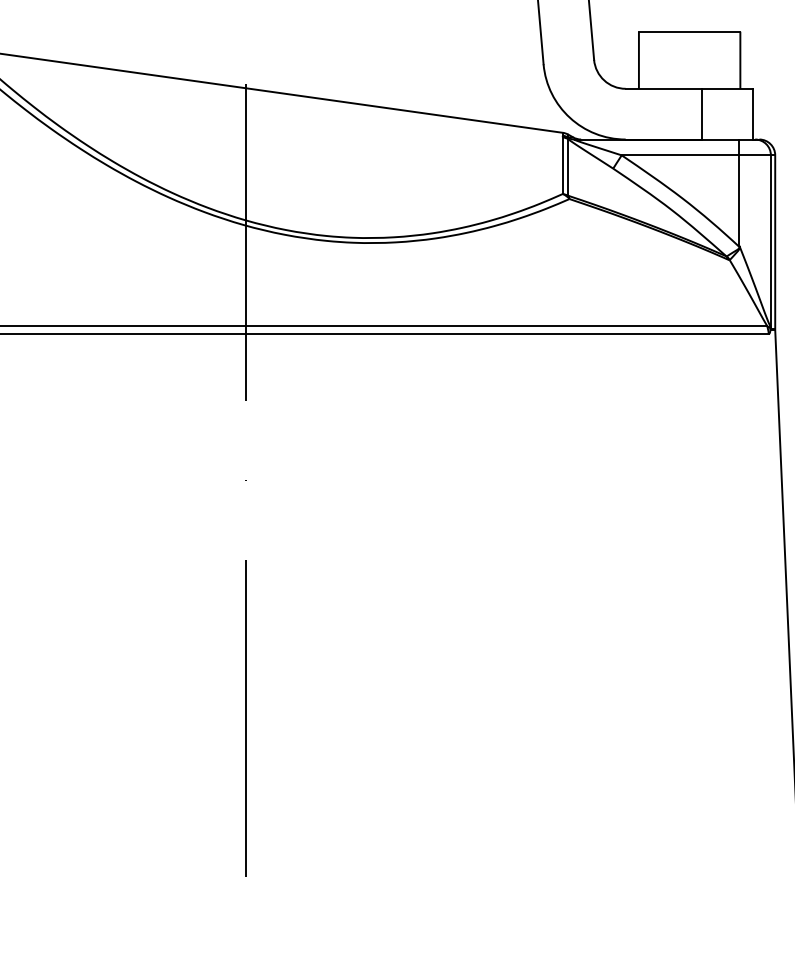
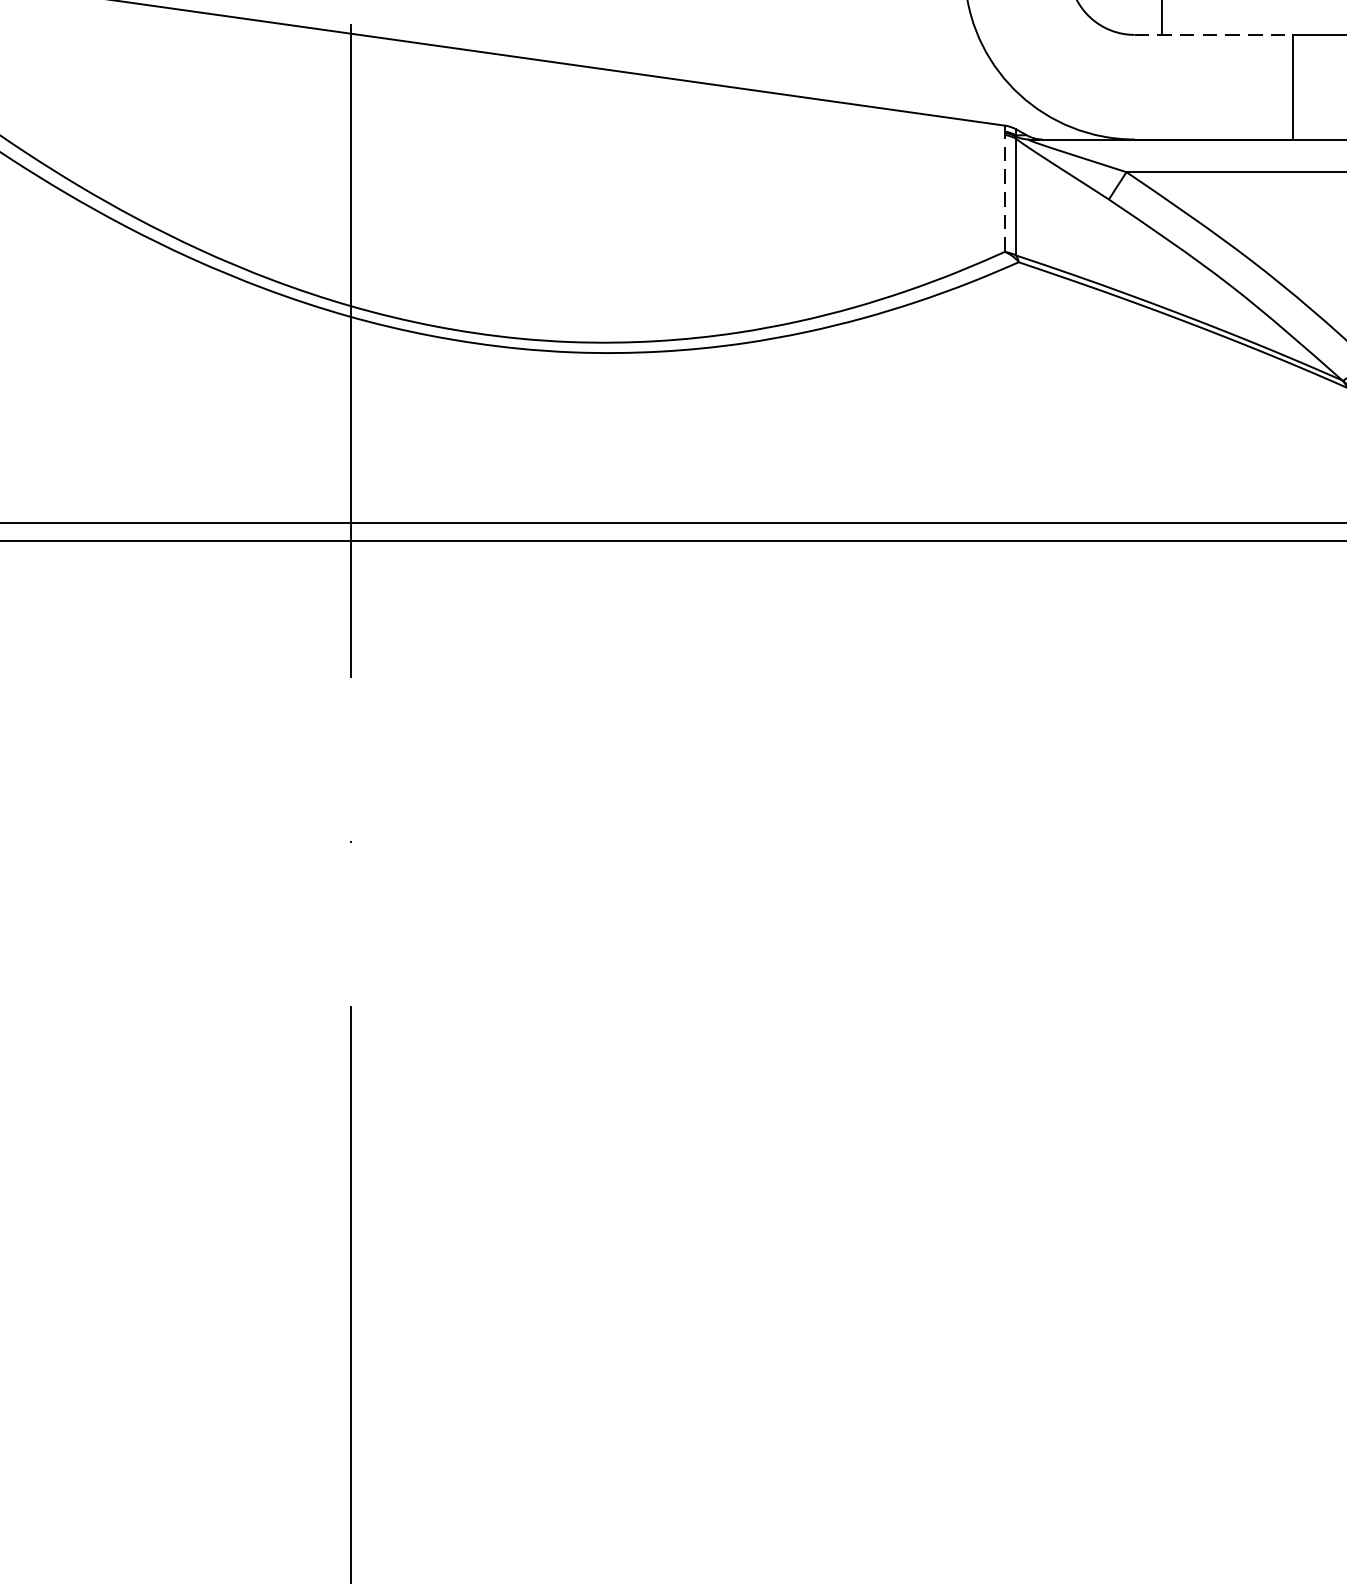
line: (664, 88) -> (1214, 34), solid -> dashed
line: (562, 165) -> (1004, 193), solid -> dashed

